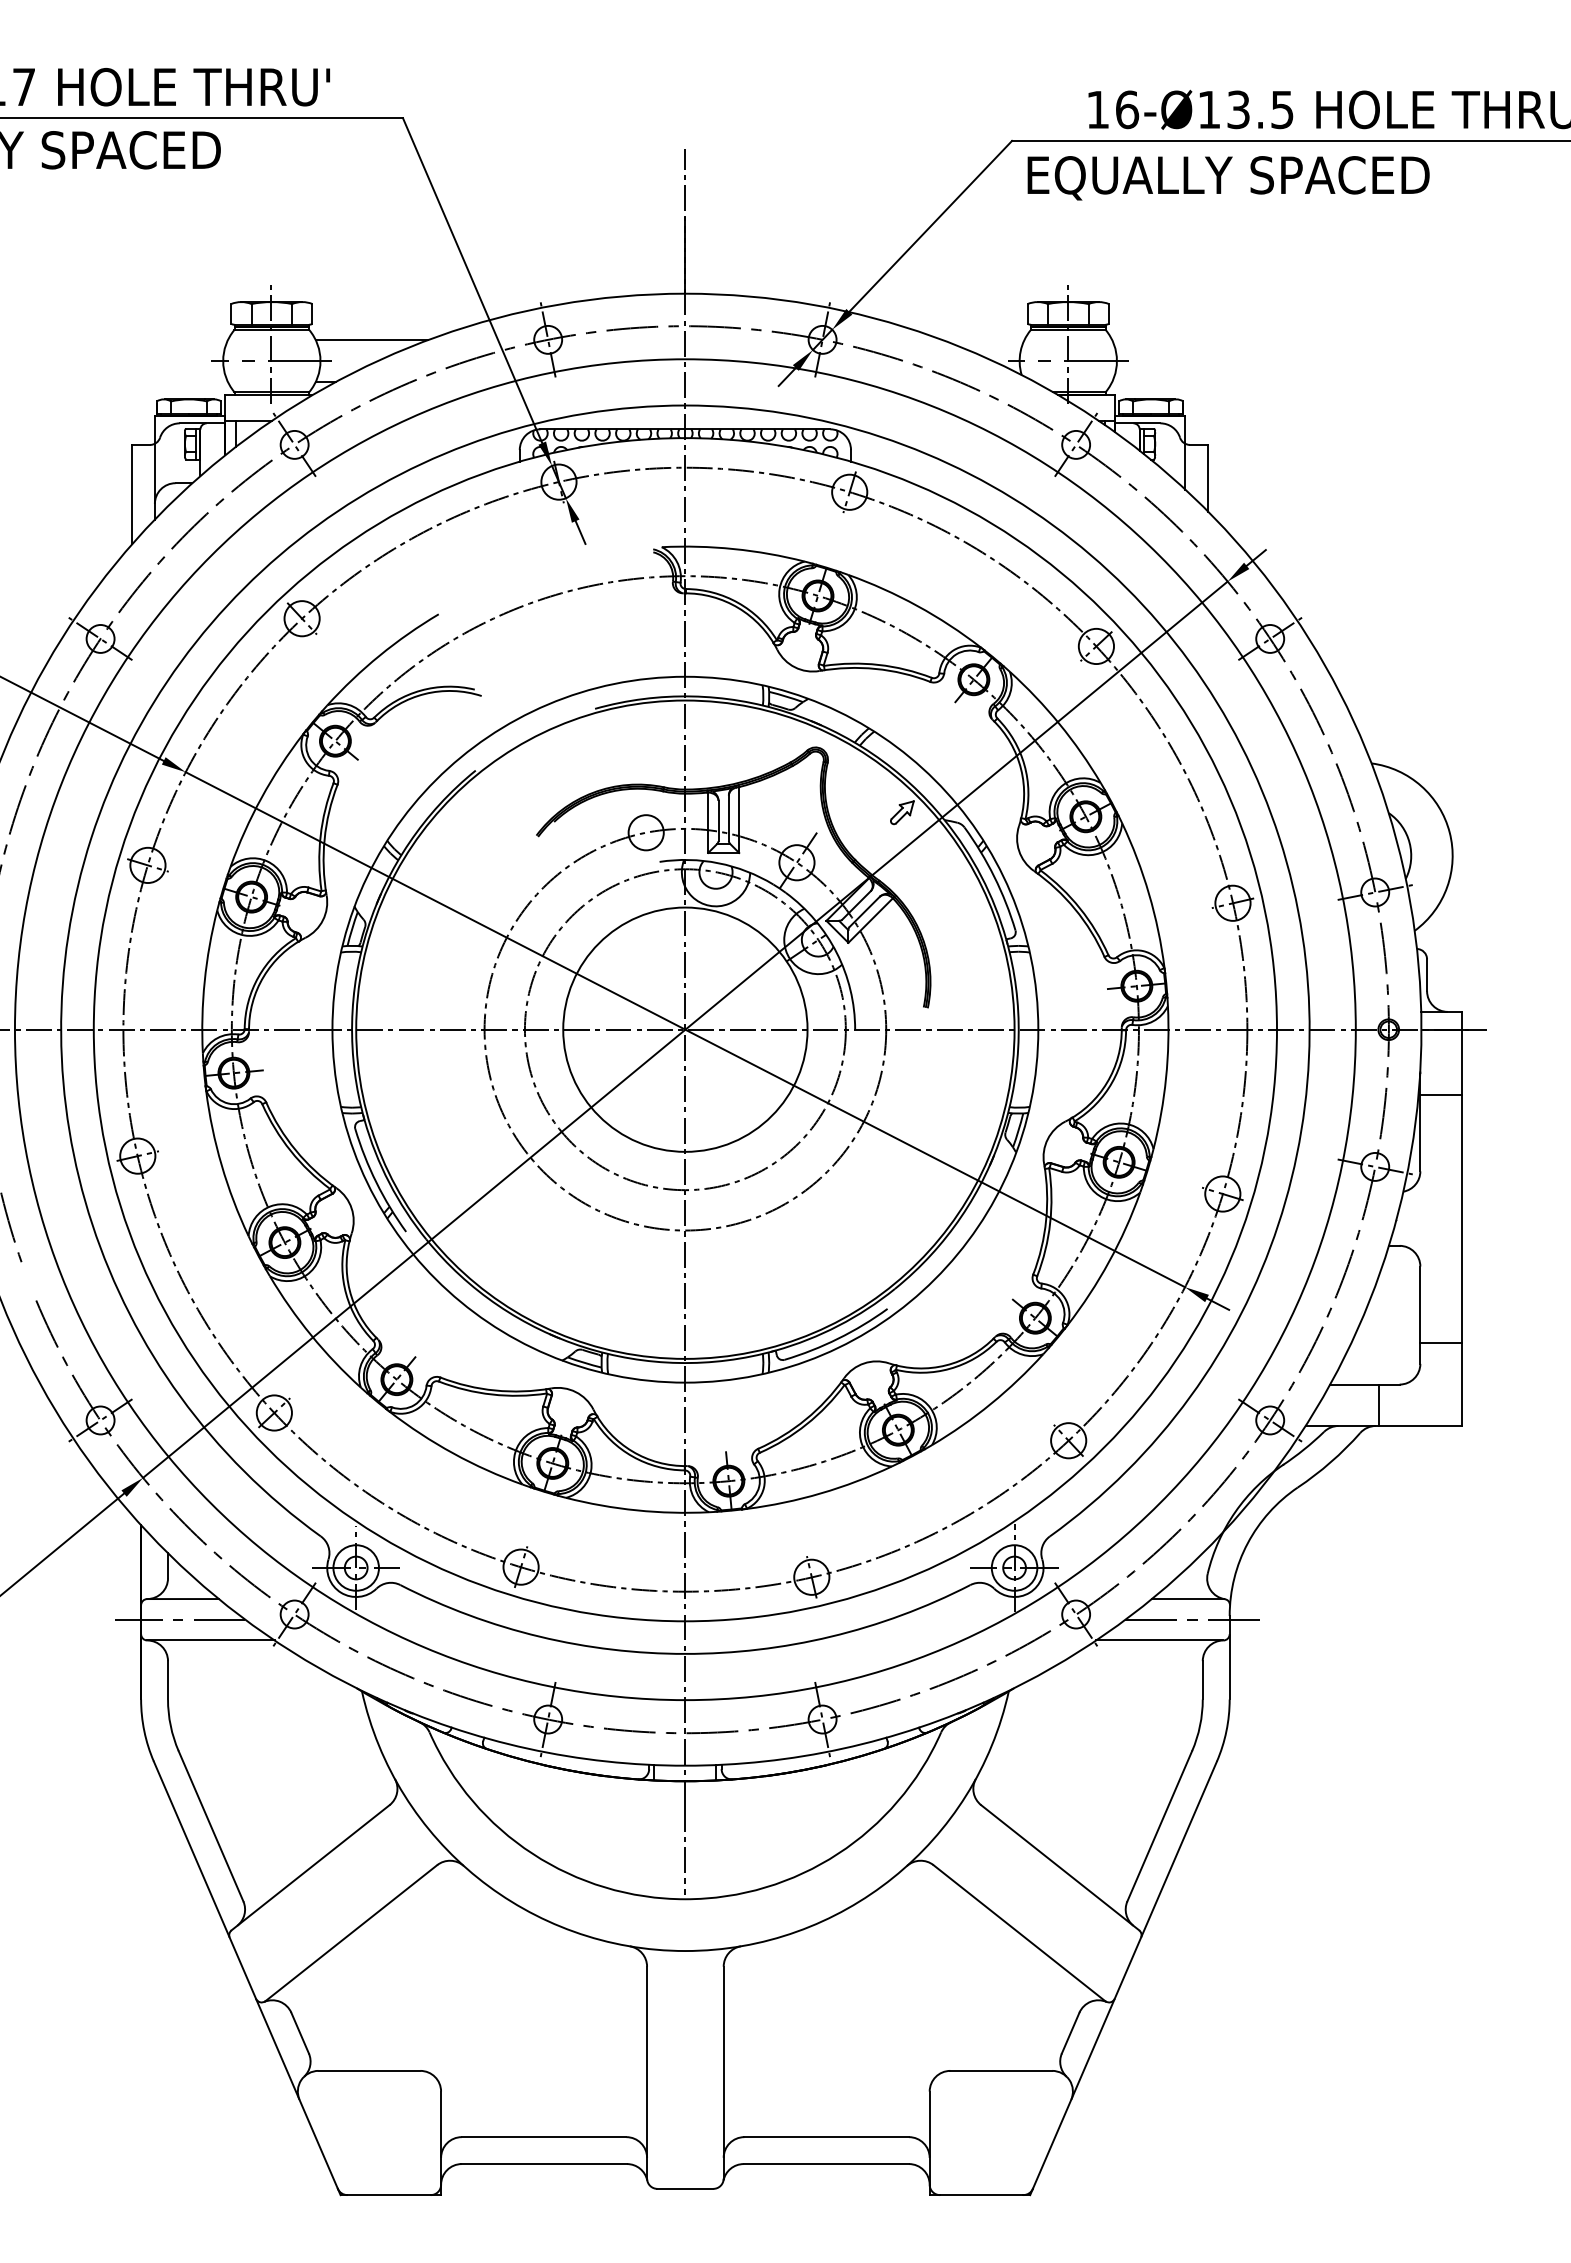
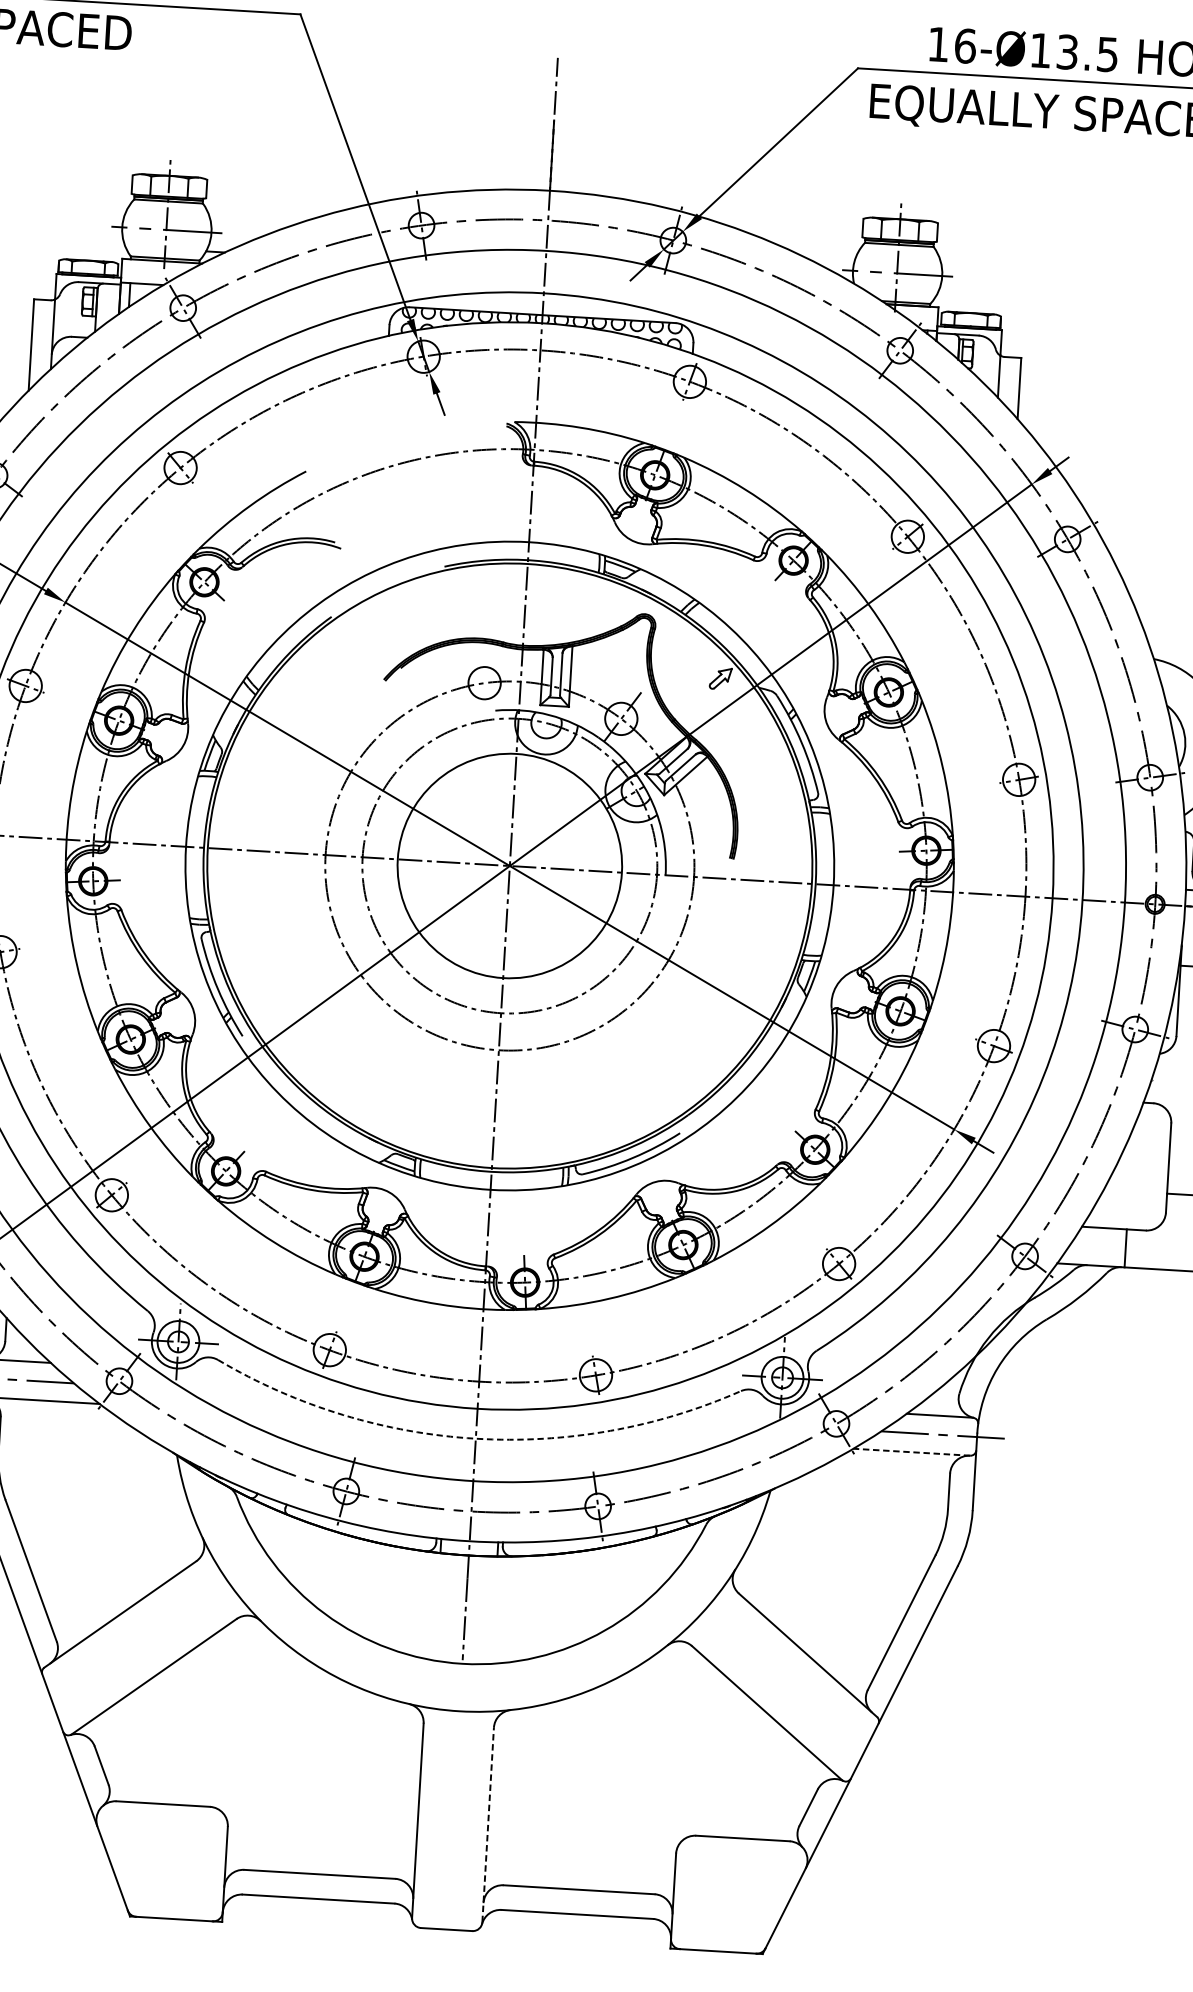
line: (371, 340) -> (259, 216), removed
line: (1159, 1640) -> (911, 1452), solid -> dashed
arc: (685, 1653) -> (475, 1438), solid -> dashed
line: (723, 2072) -> (487, 1824), solid -> dashed

